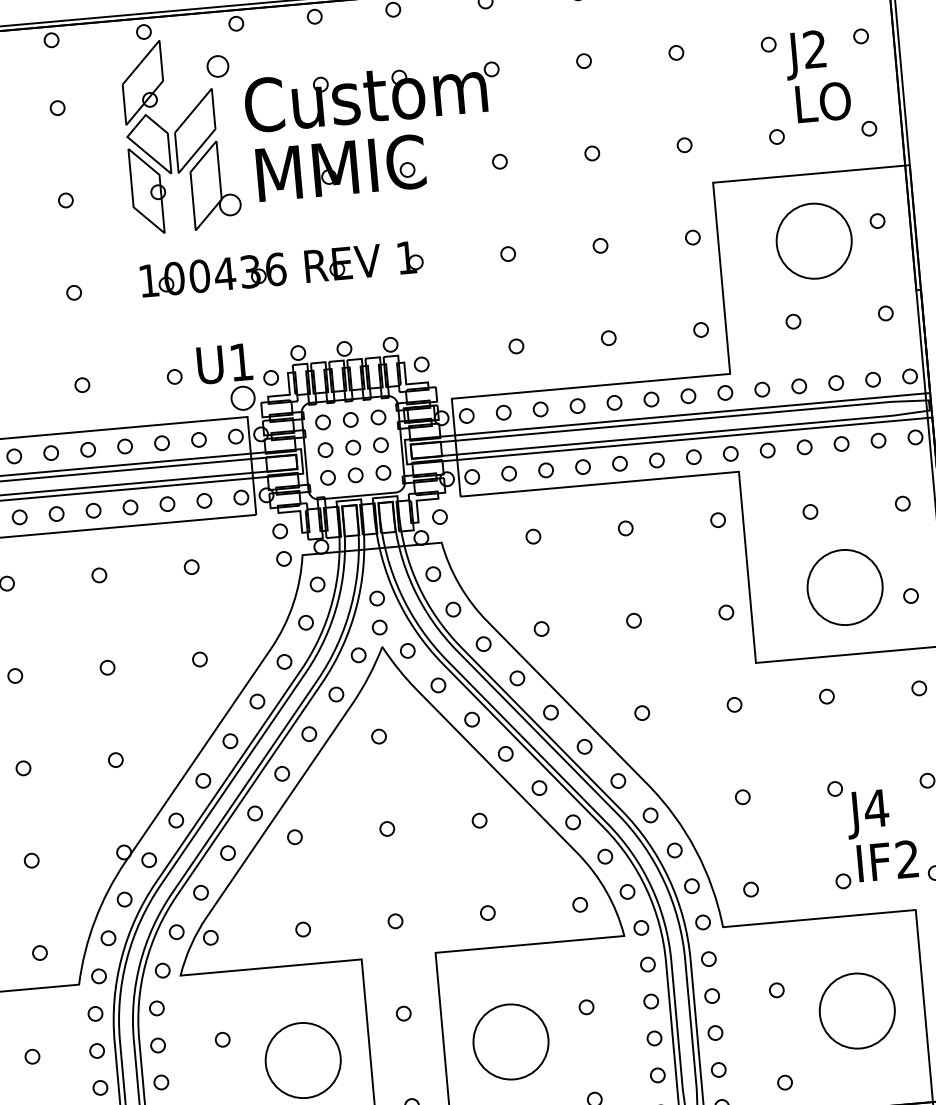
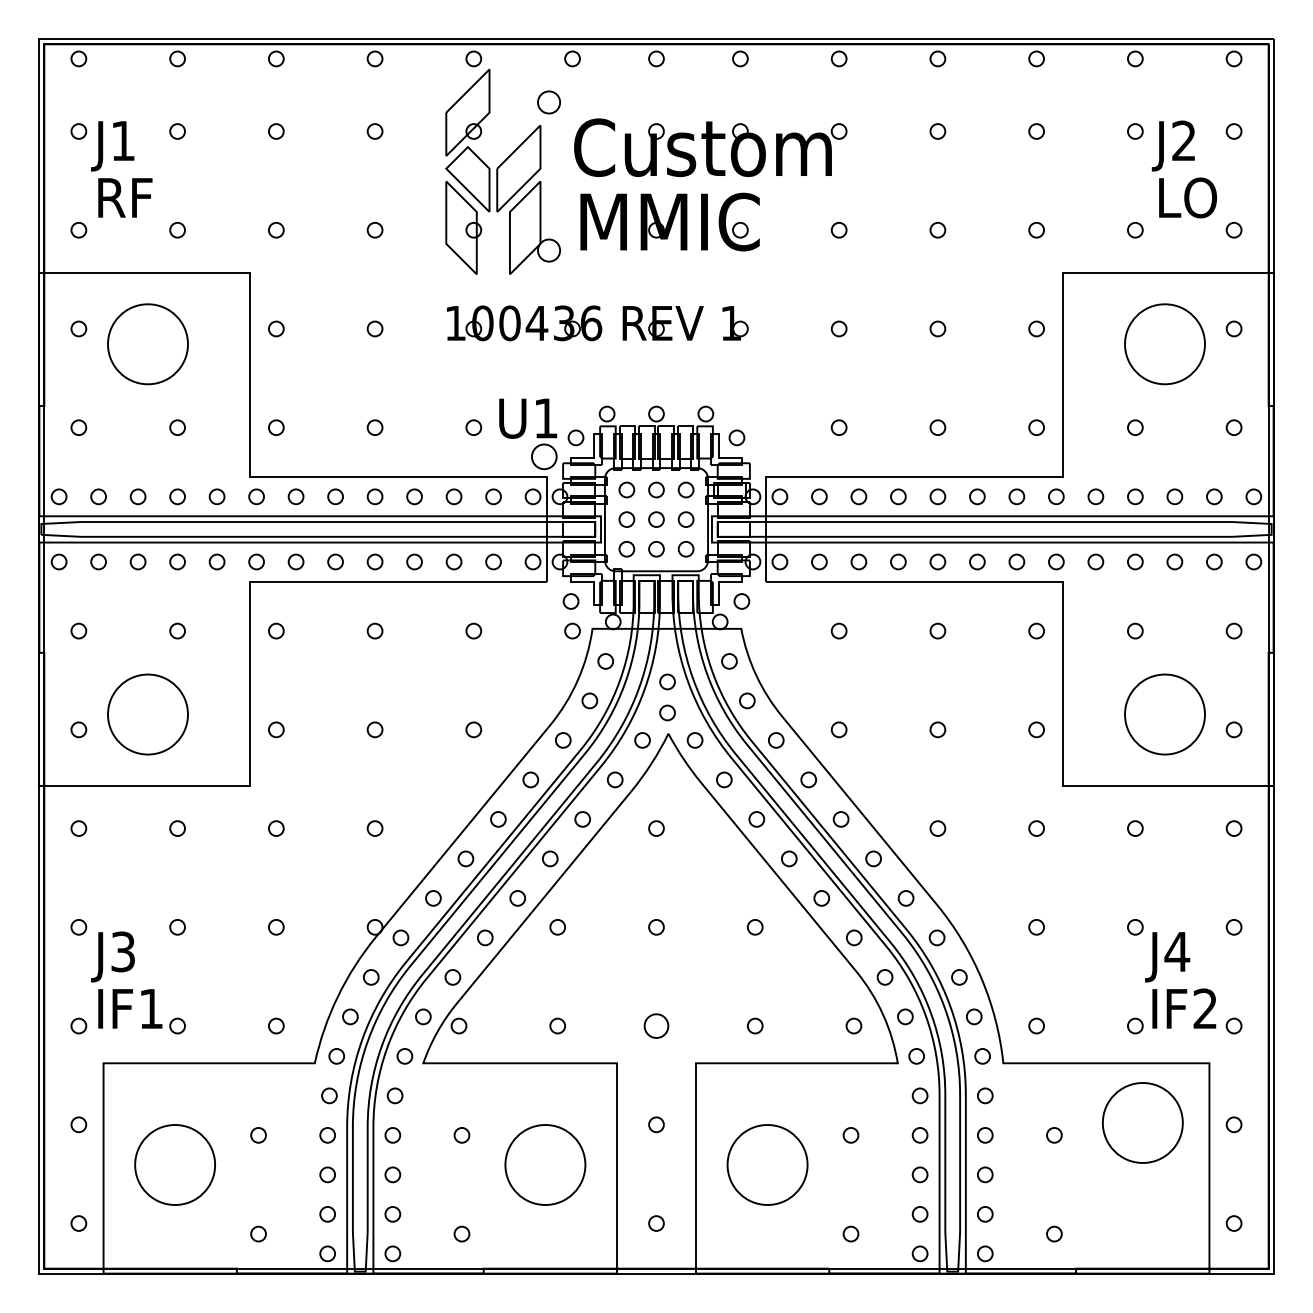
circle: (395, 920) -> (656, 1025), size x1.6
circle: (856, 1010) -> (1142, 1122), moved

